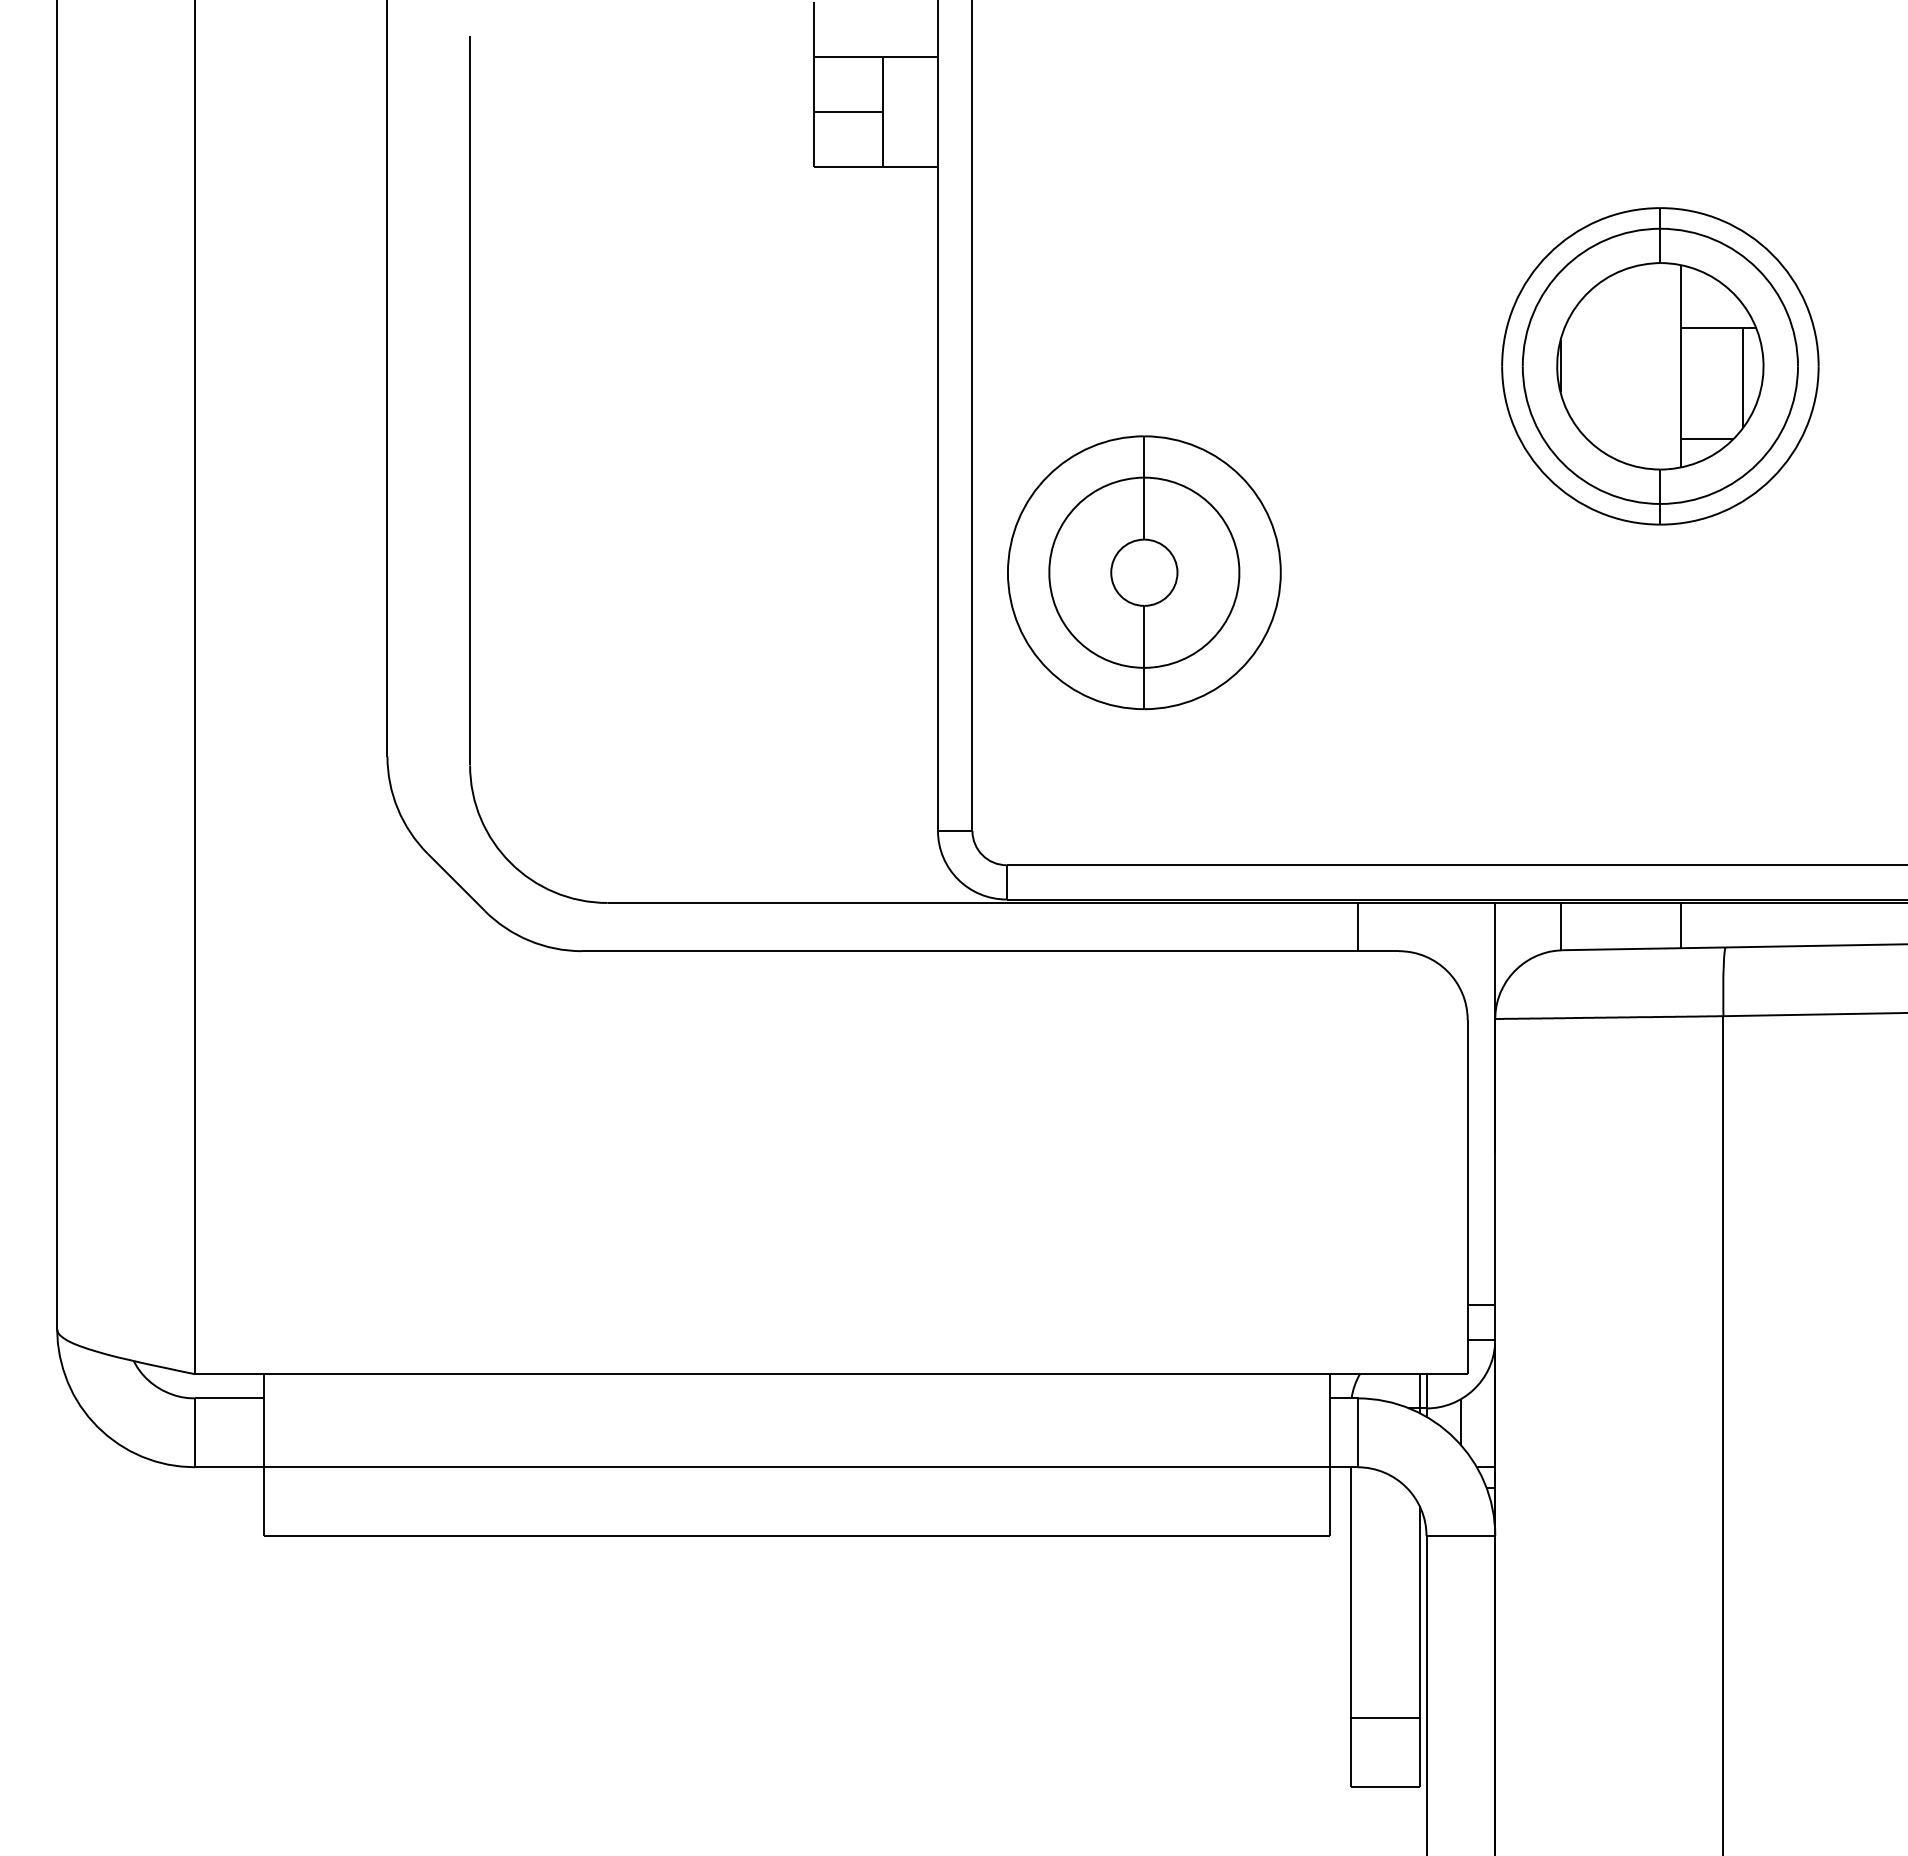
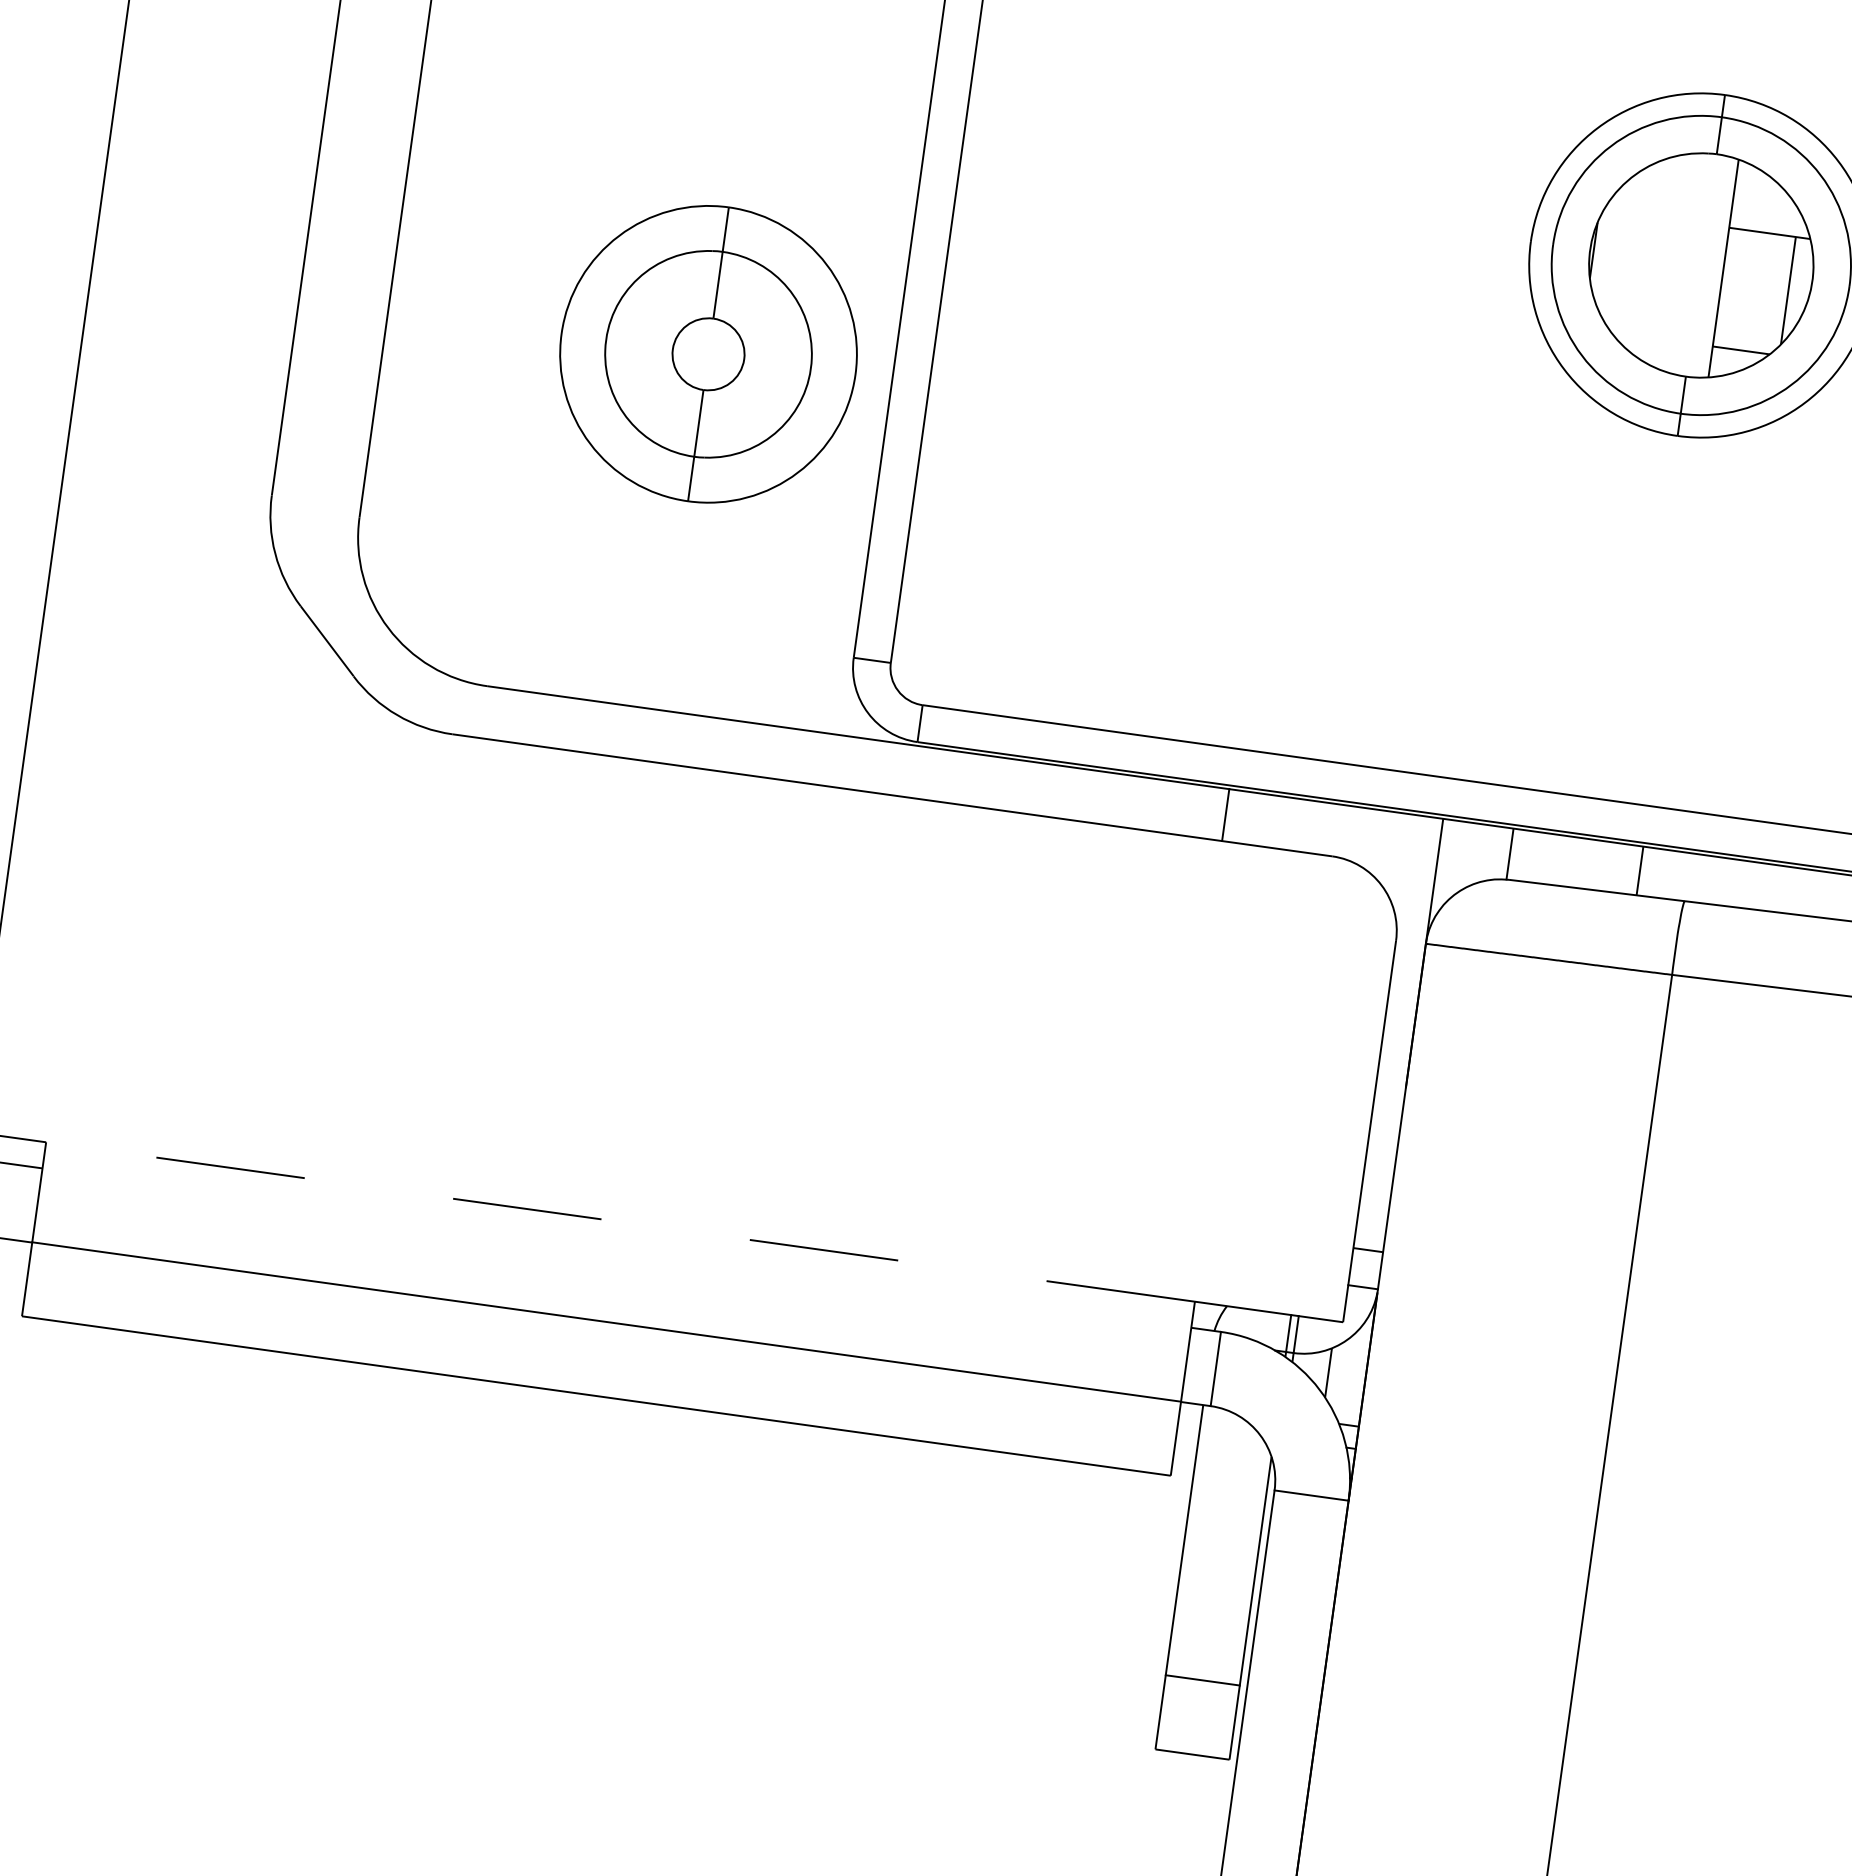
part: (1144, 572) -> (708, 354), moved
line: (1357, 926) -> (1225, 814), moved
line: (796, 1374) -> (620, 1222), solid -> dashed

